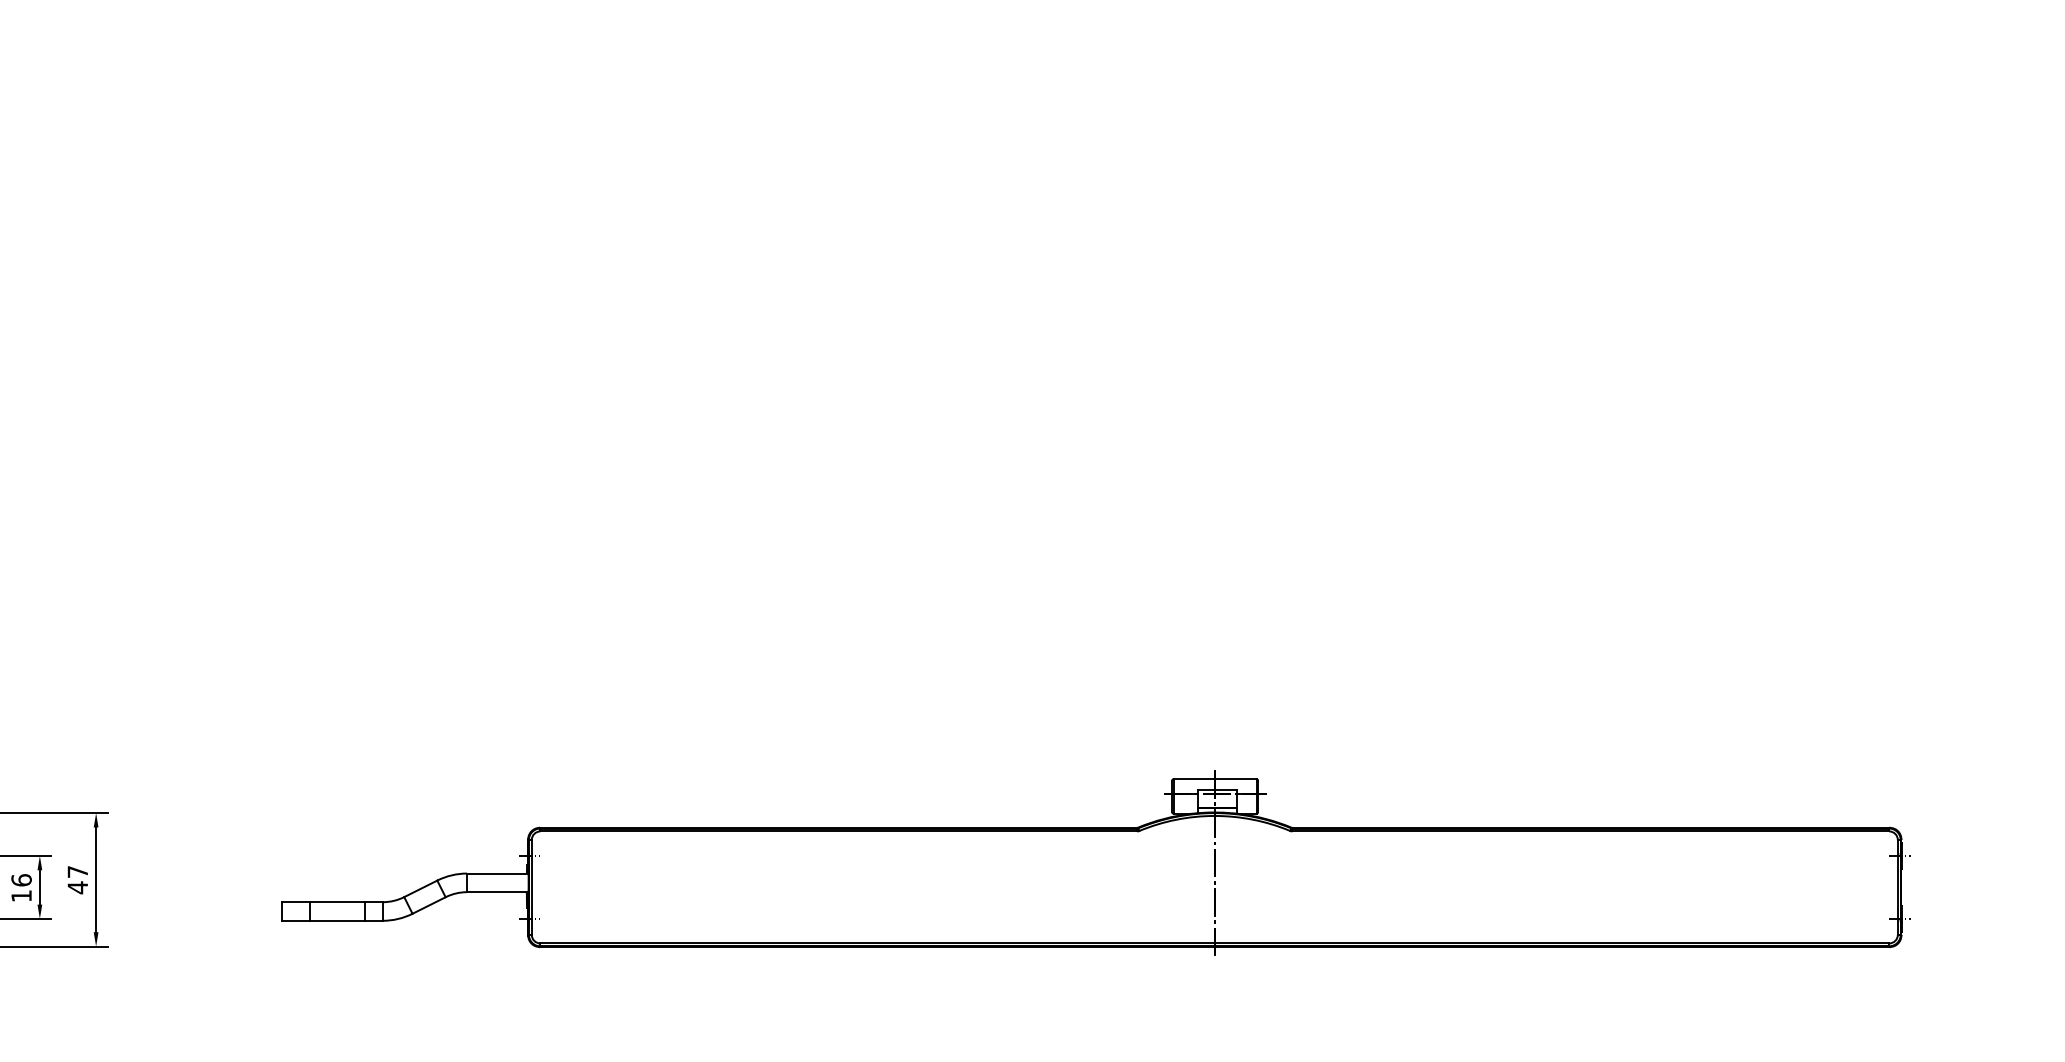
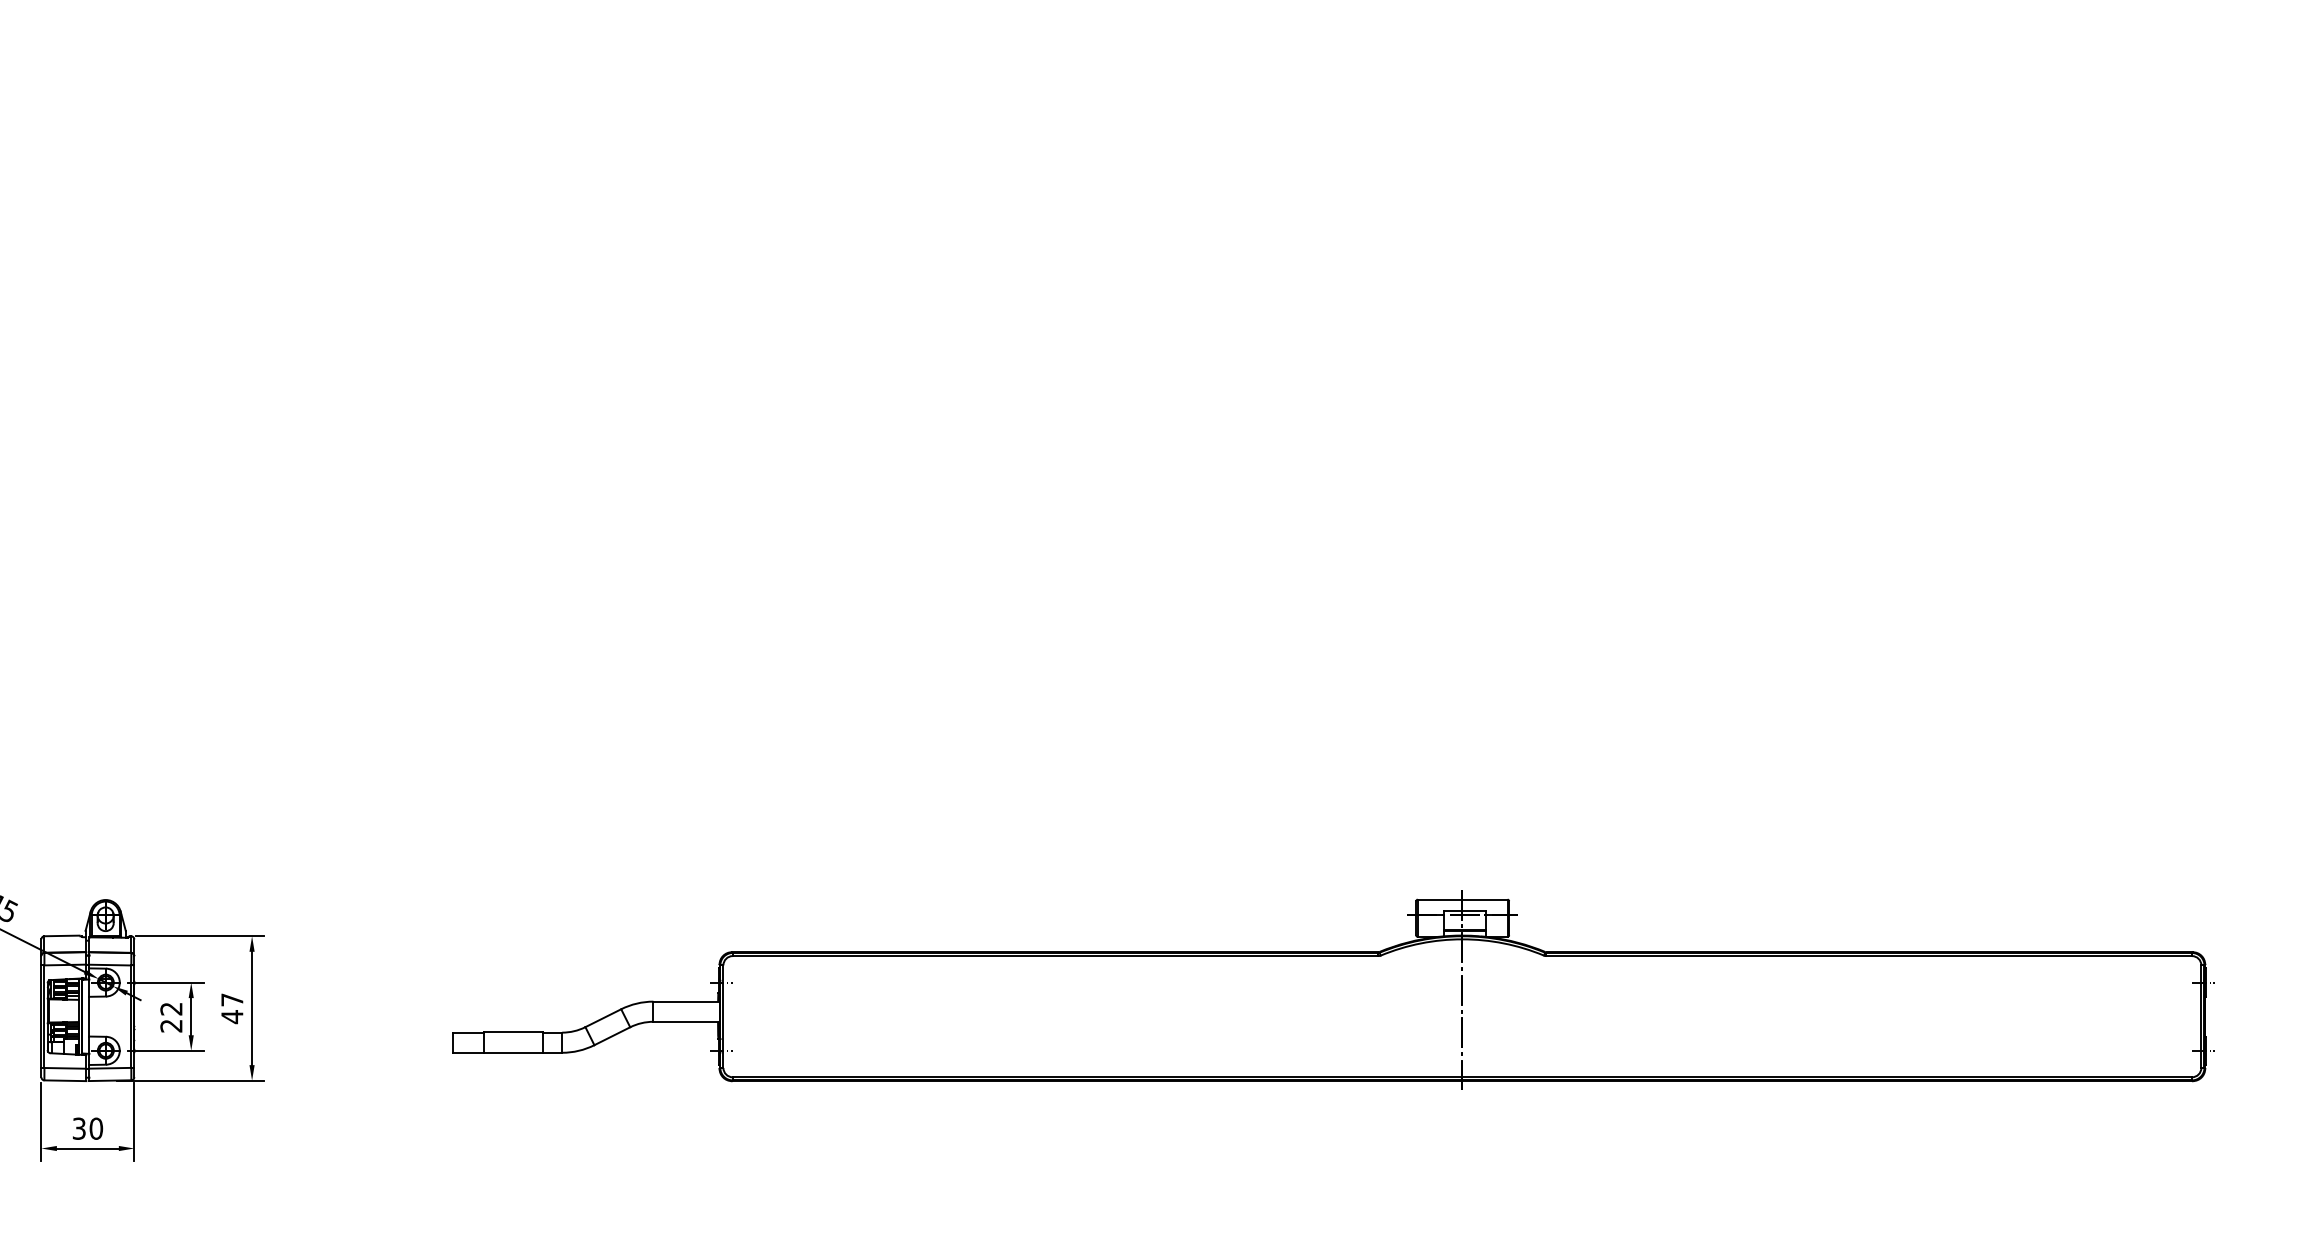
text: (21, 888) -> (171, 1017), 16 -> 22

